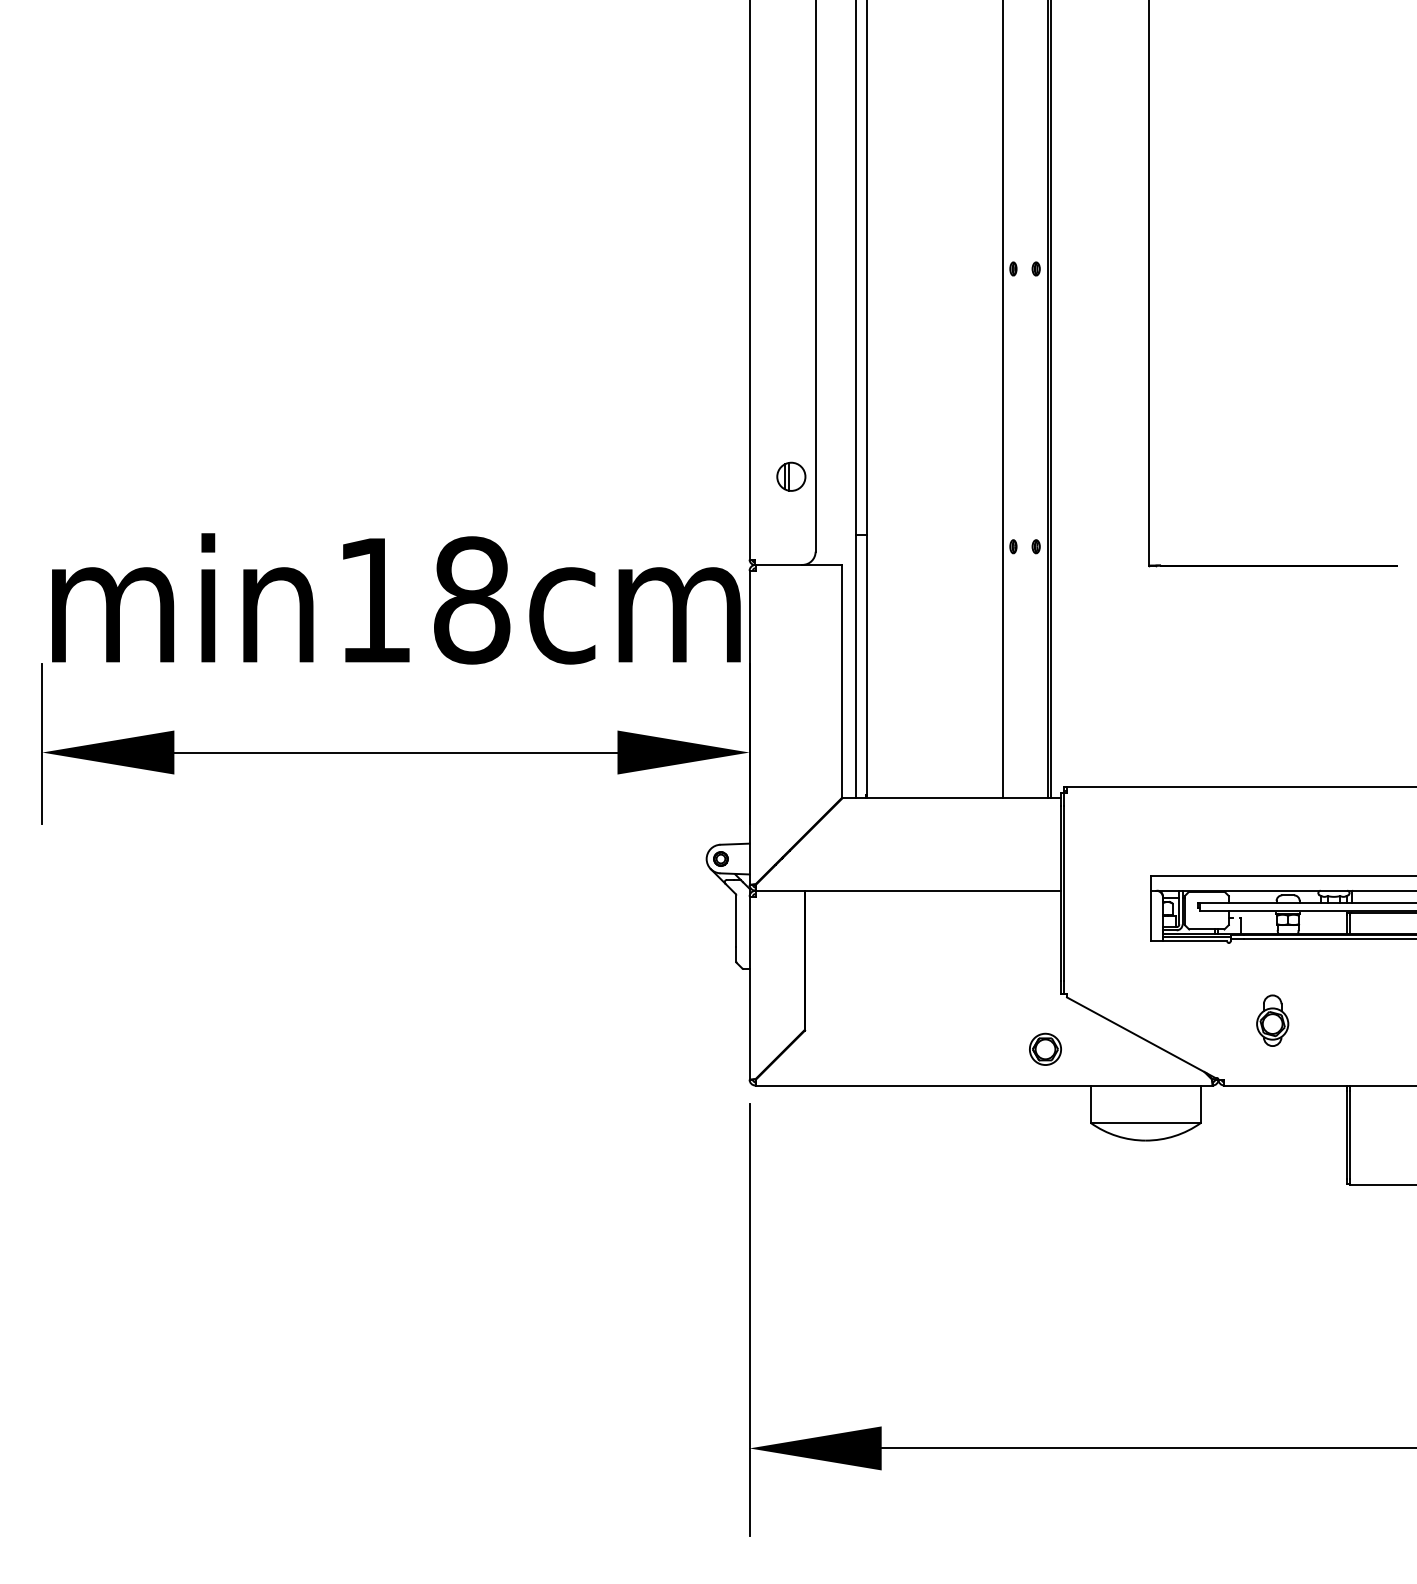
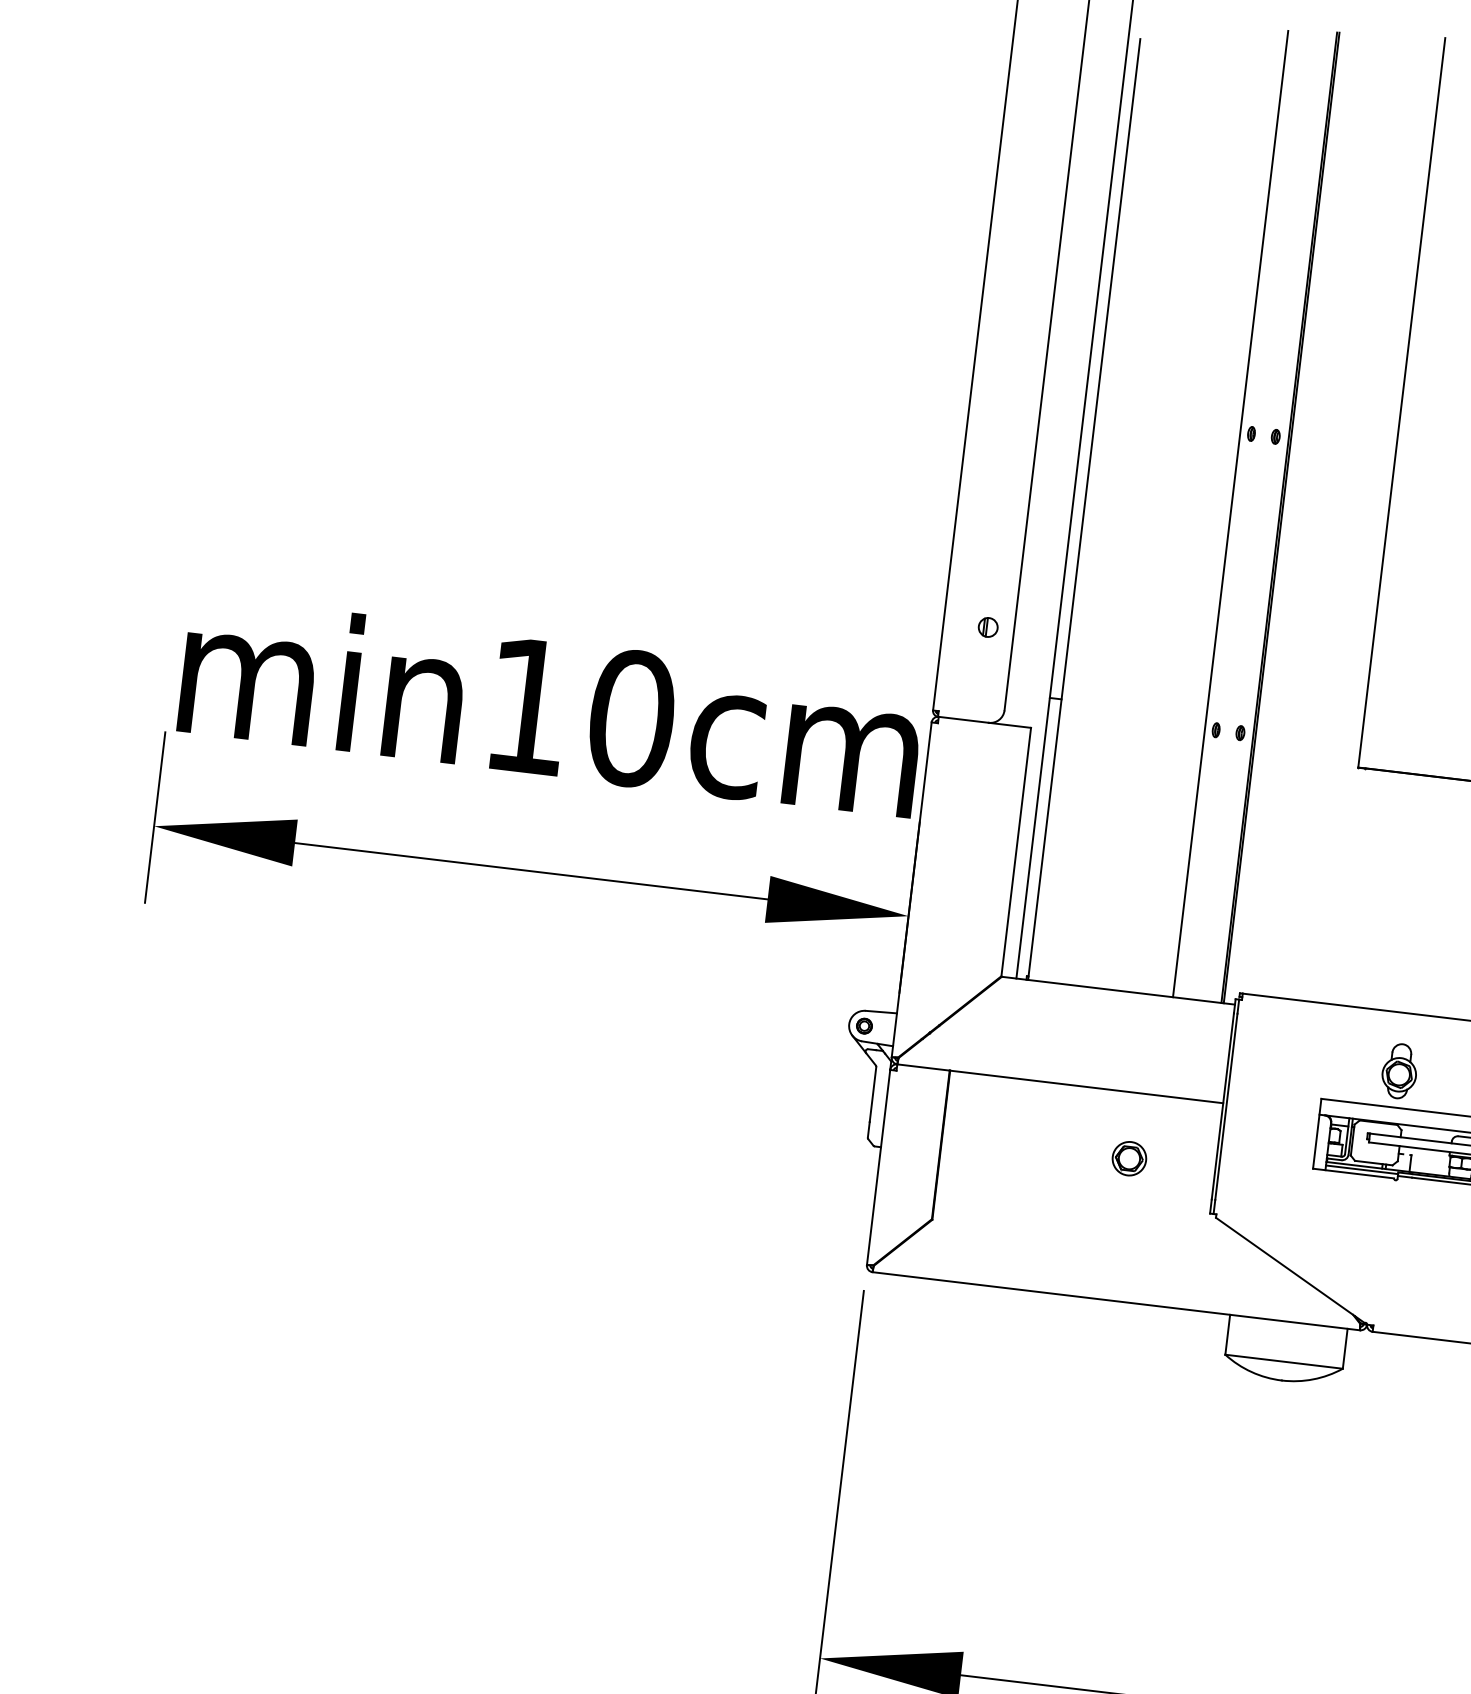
part: (791, 476) -> (988, 627), size x0.62
text: (471, 600) -> (631, 718), min18cm -> min10cm
part: (1272, 1020) -> (1399, 1070), moved
part: (1045, 1048) -> (1129, 1157), moved

